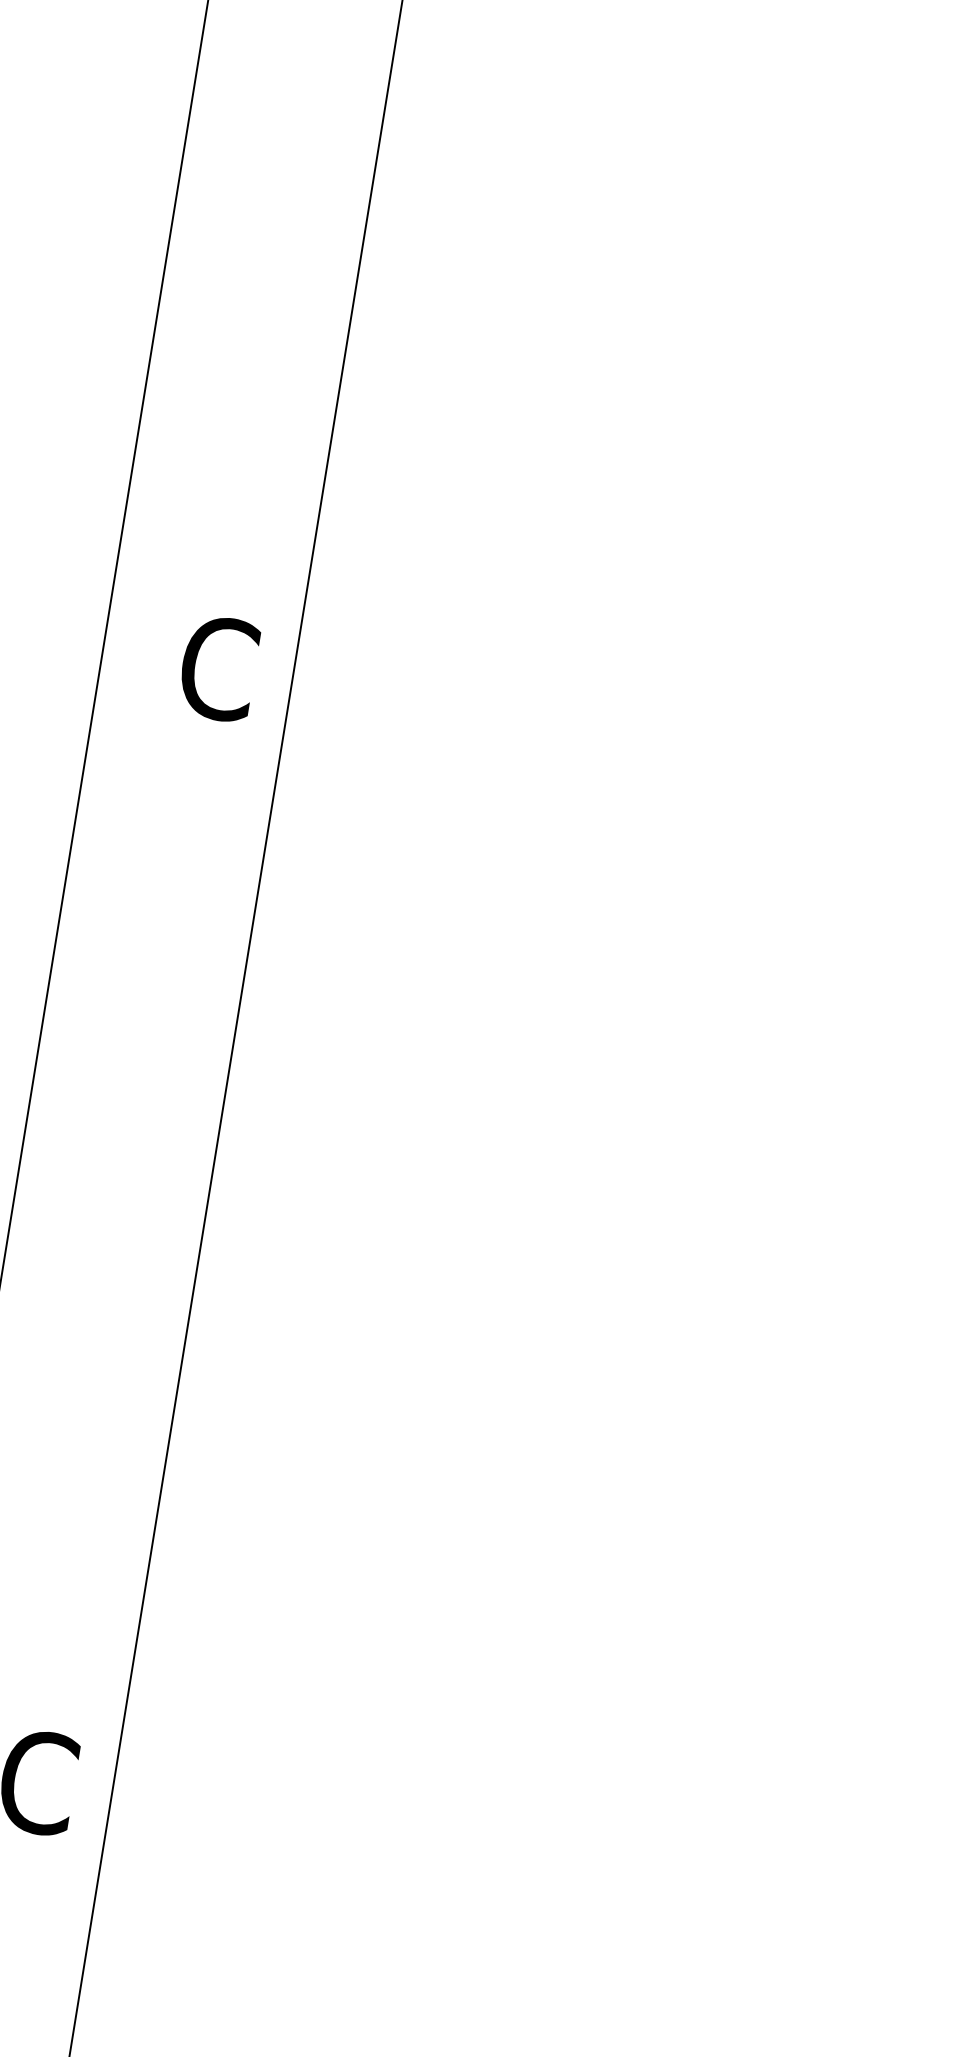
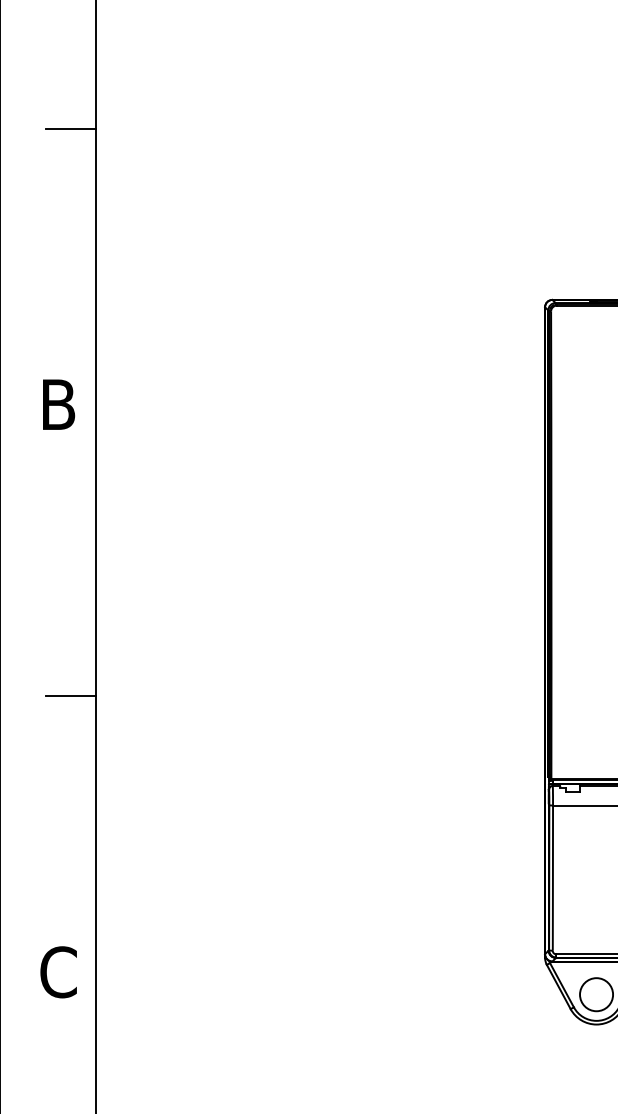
line: (329, 130) -> (70, 128), added
text: (218, 668) -> (58, 404), C -> B
line: (149, 1244) -> (70, 696), added

